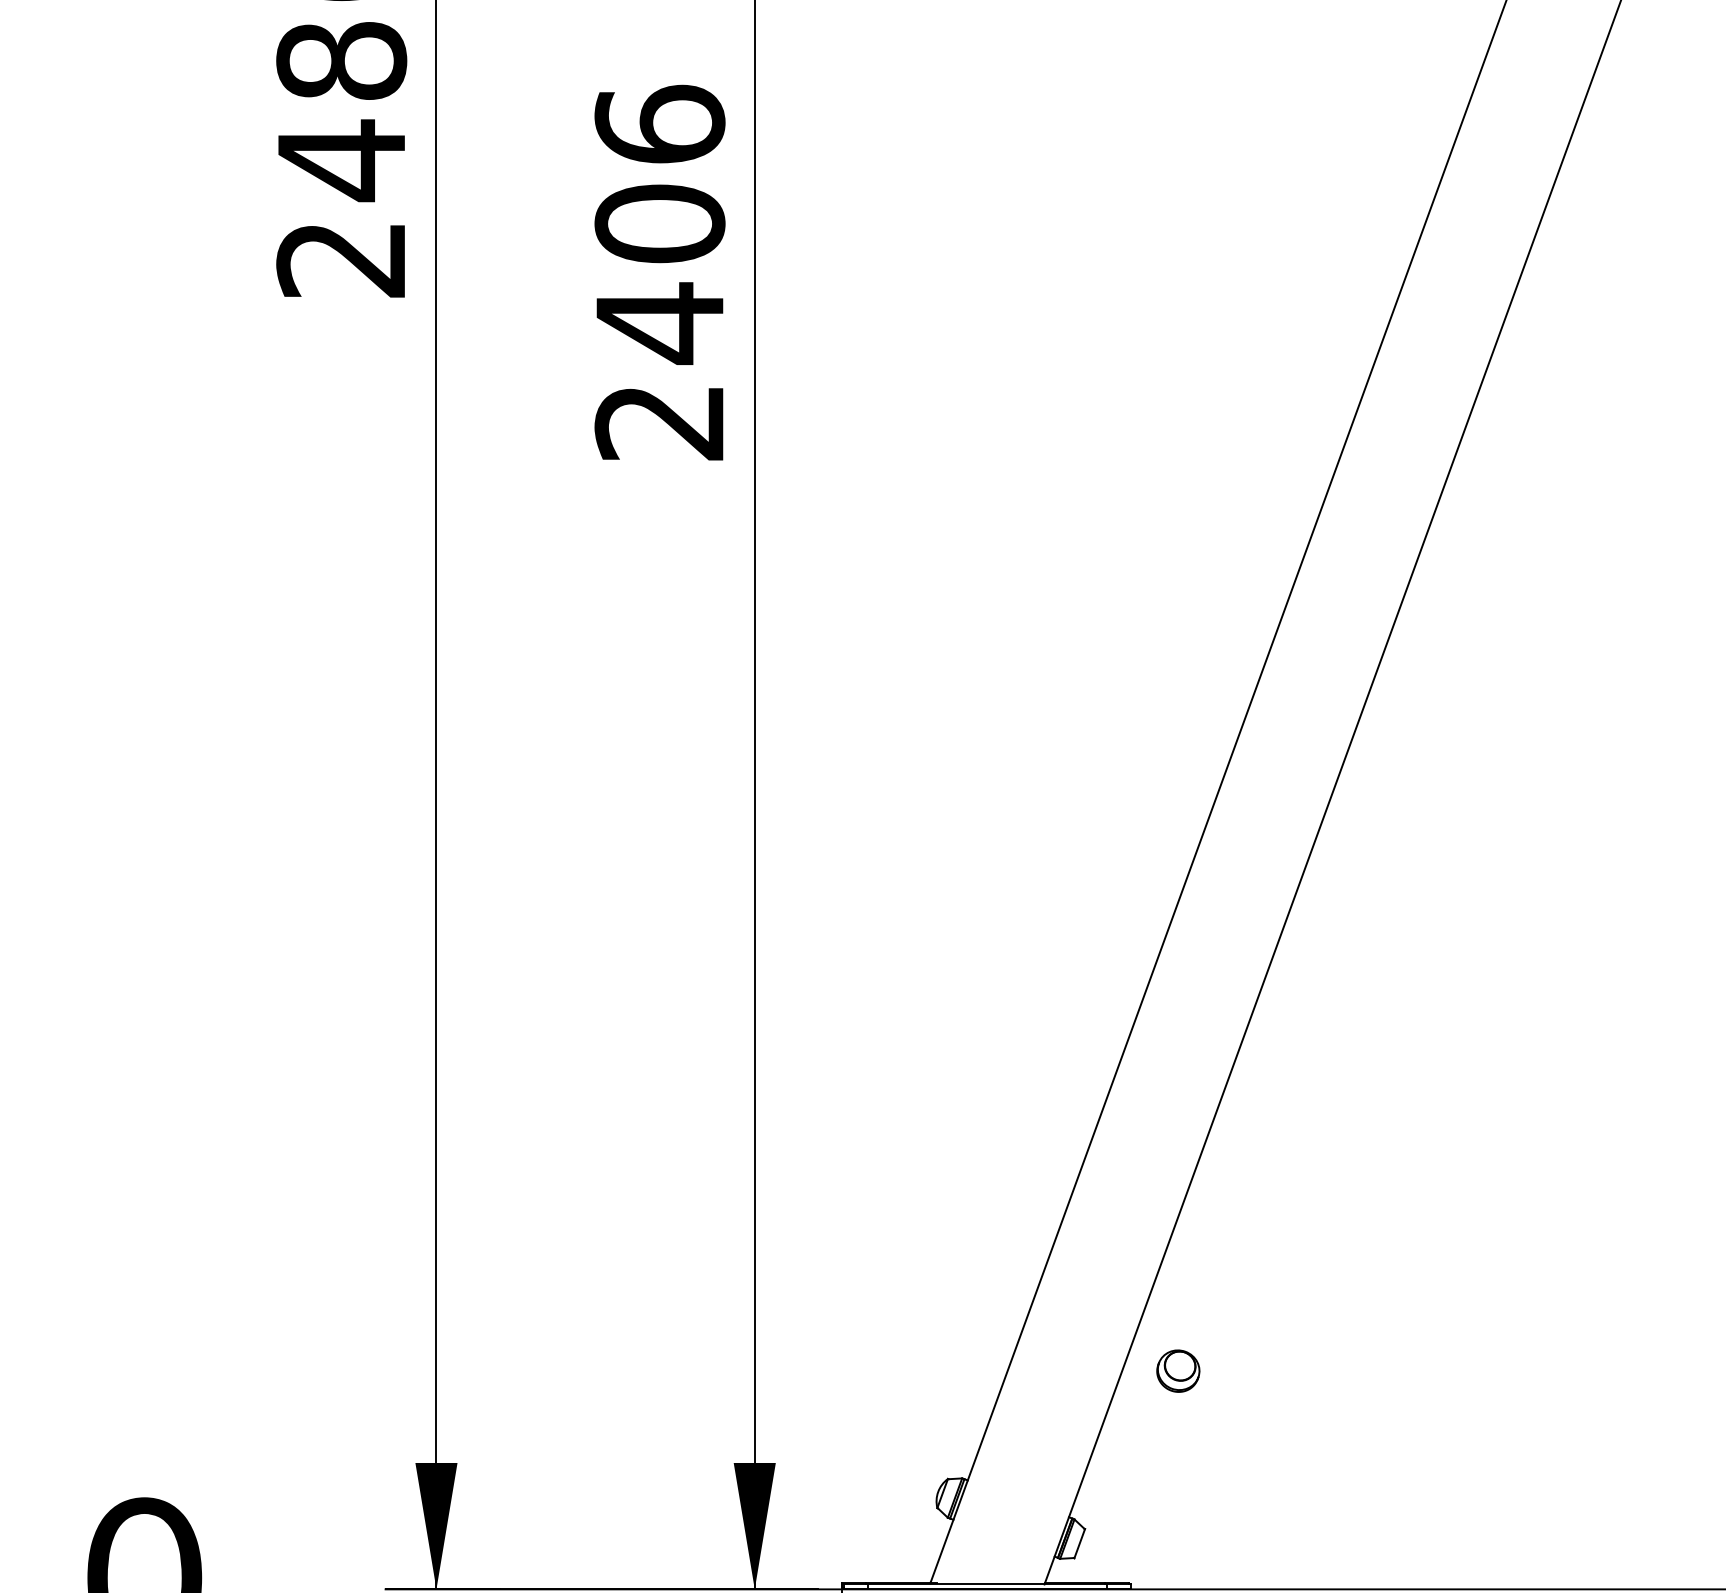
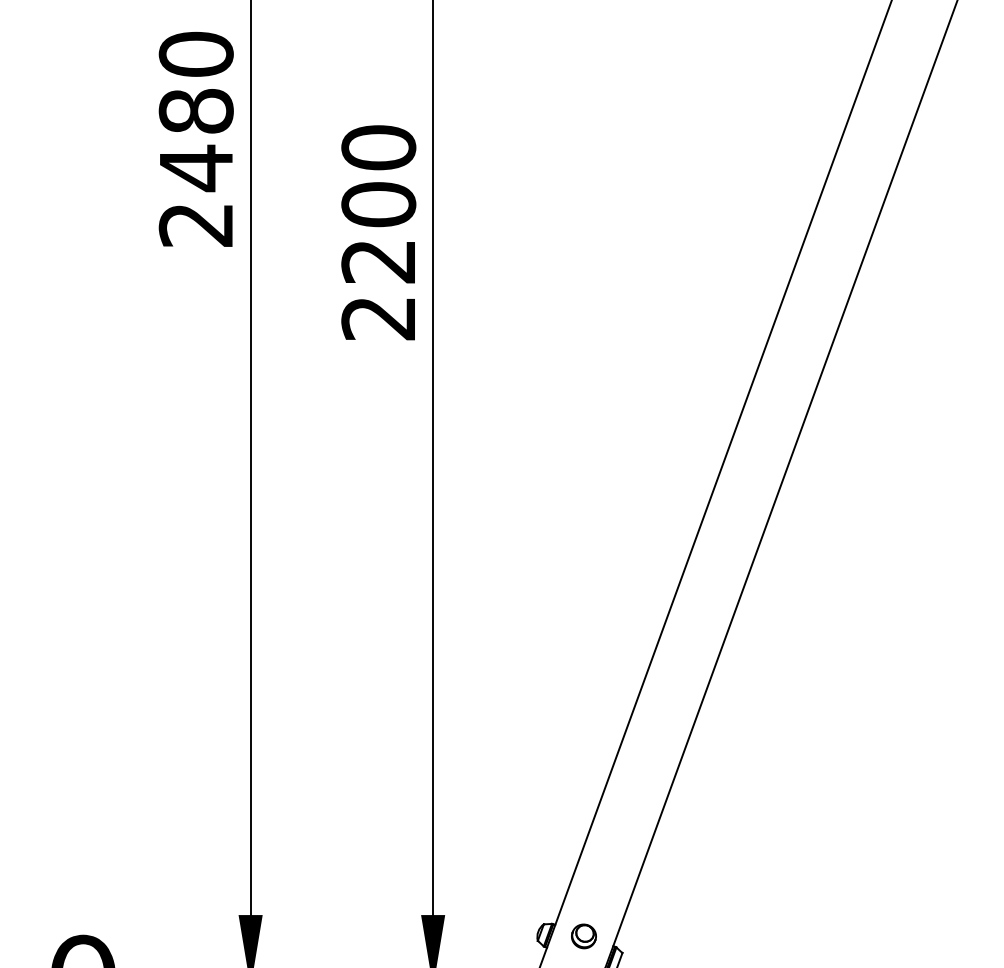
text: (659, 225) -> (378, 205), 2406 -> 2200
part: (1177, 1371) -> (583, 936), moved

